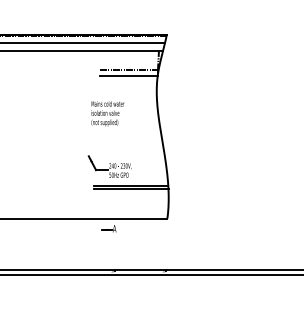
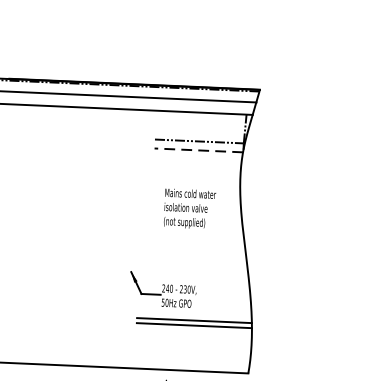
line: (129, 75) -> (199, 150), solid -> dashed
text: (107, 113) -> (189, 208), moved

